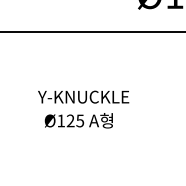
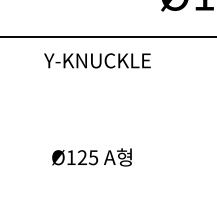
text: (83, 96) -> (97, 60), moved
text: (78, 120) -> (91, 157), moved

